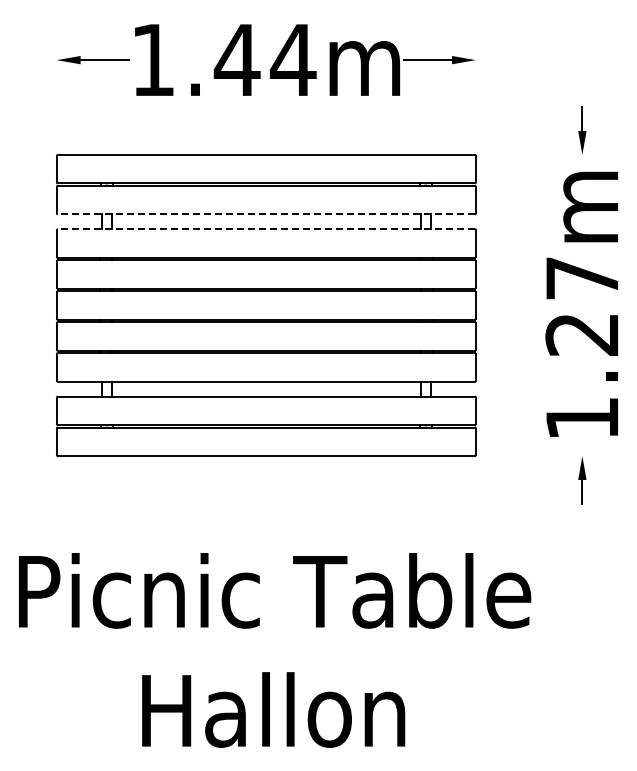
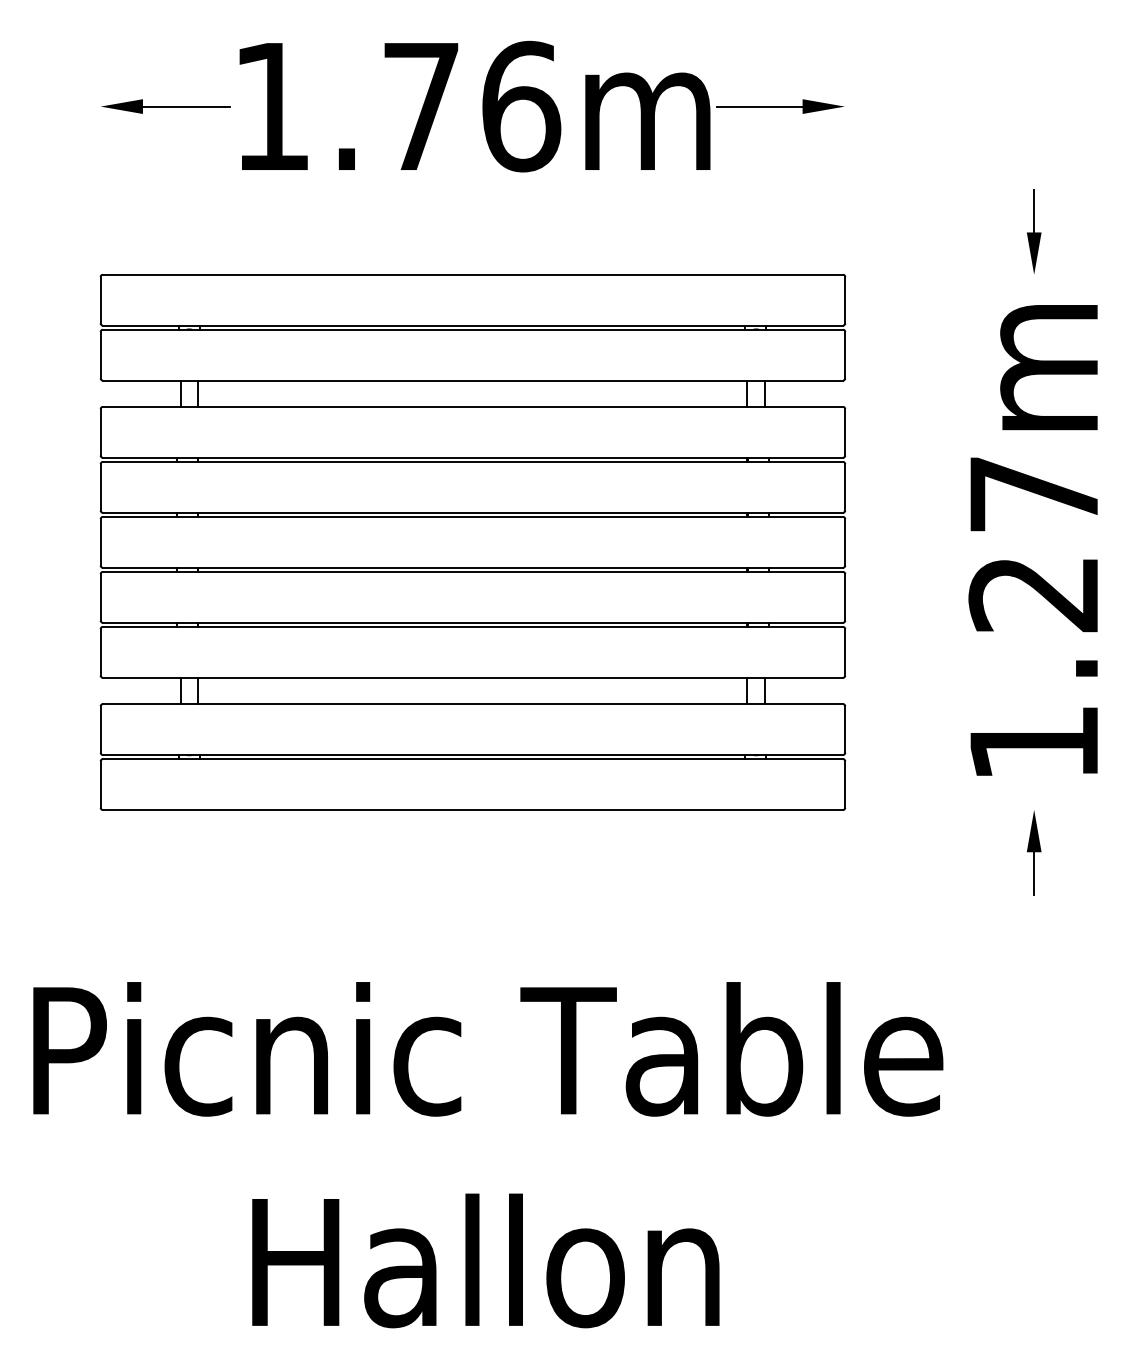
text: (264, 60) -> (469, 107), 1.44m -> 1.76m
line: (265, 214) -> (471, 380), dashed -> solid
line: (265, 229) -> (471, 407), dashed -> solid

